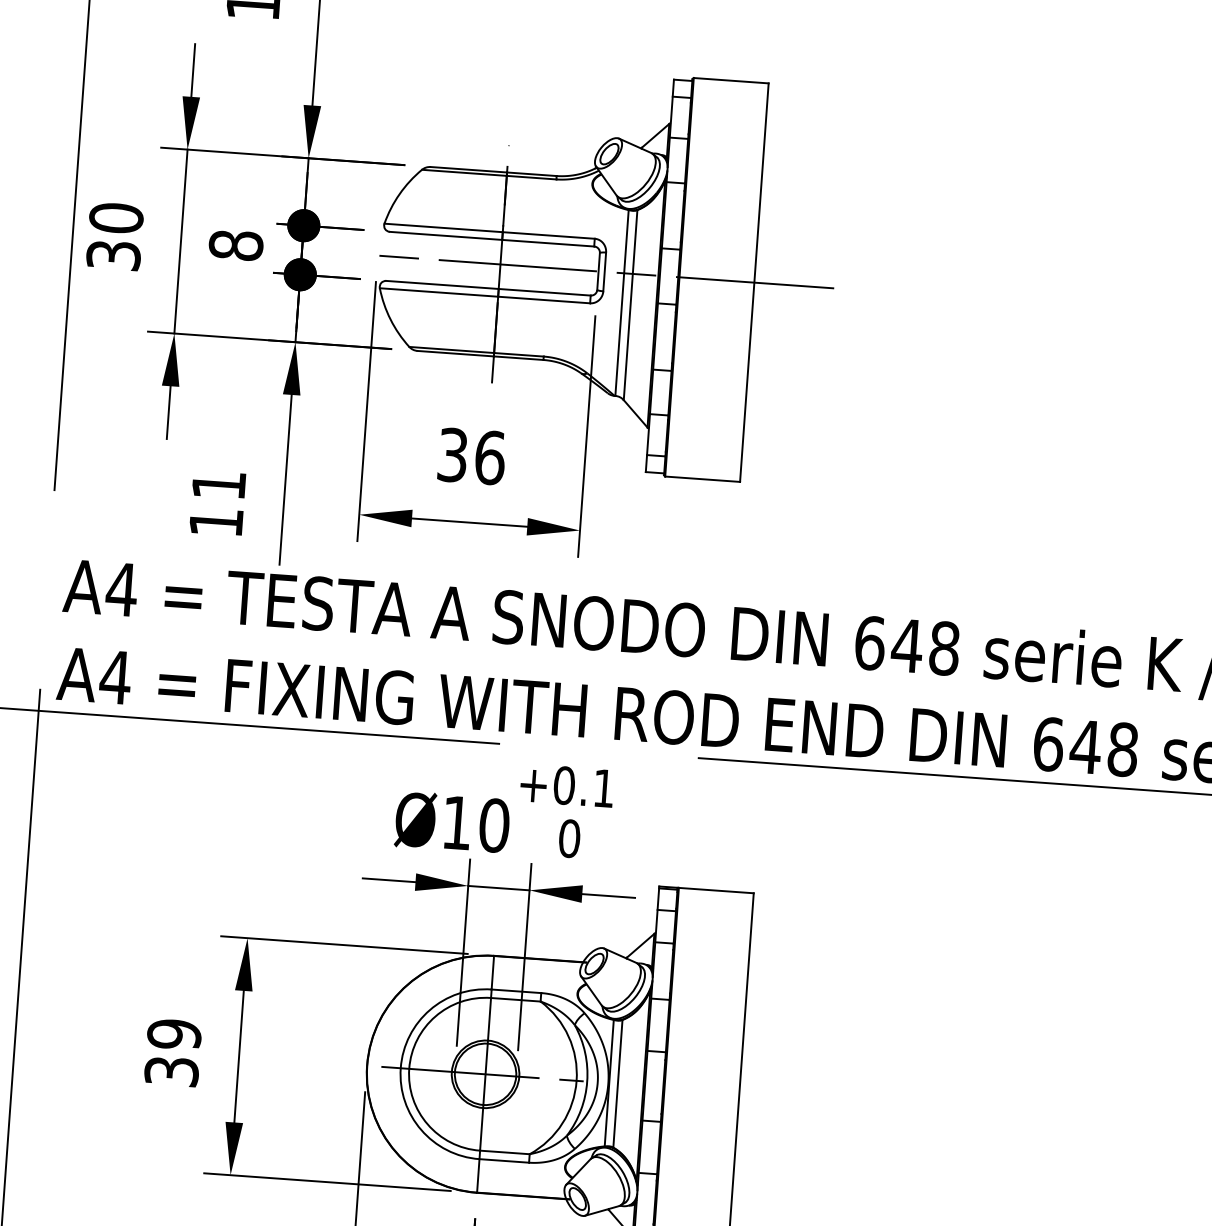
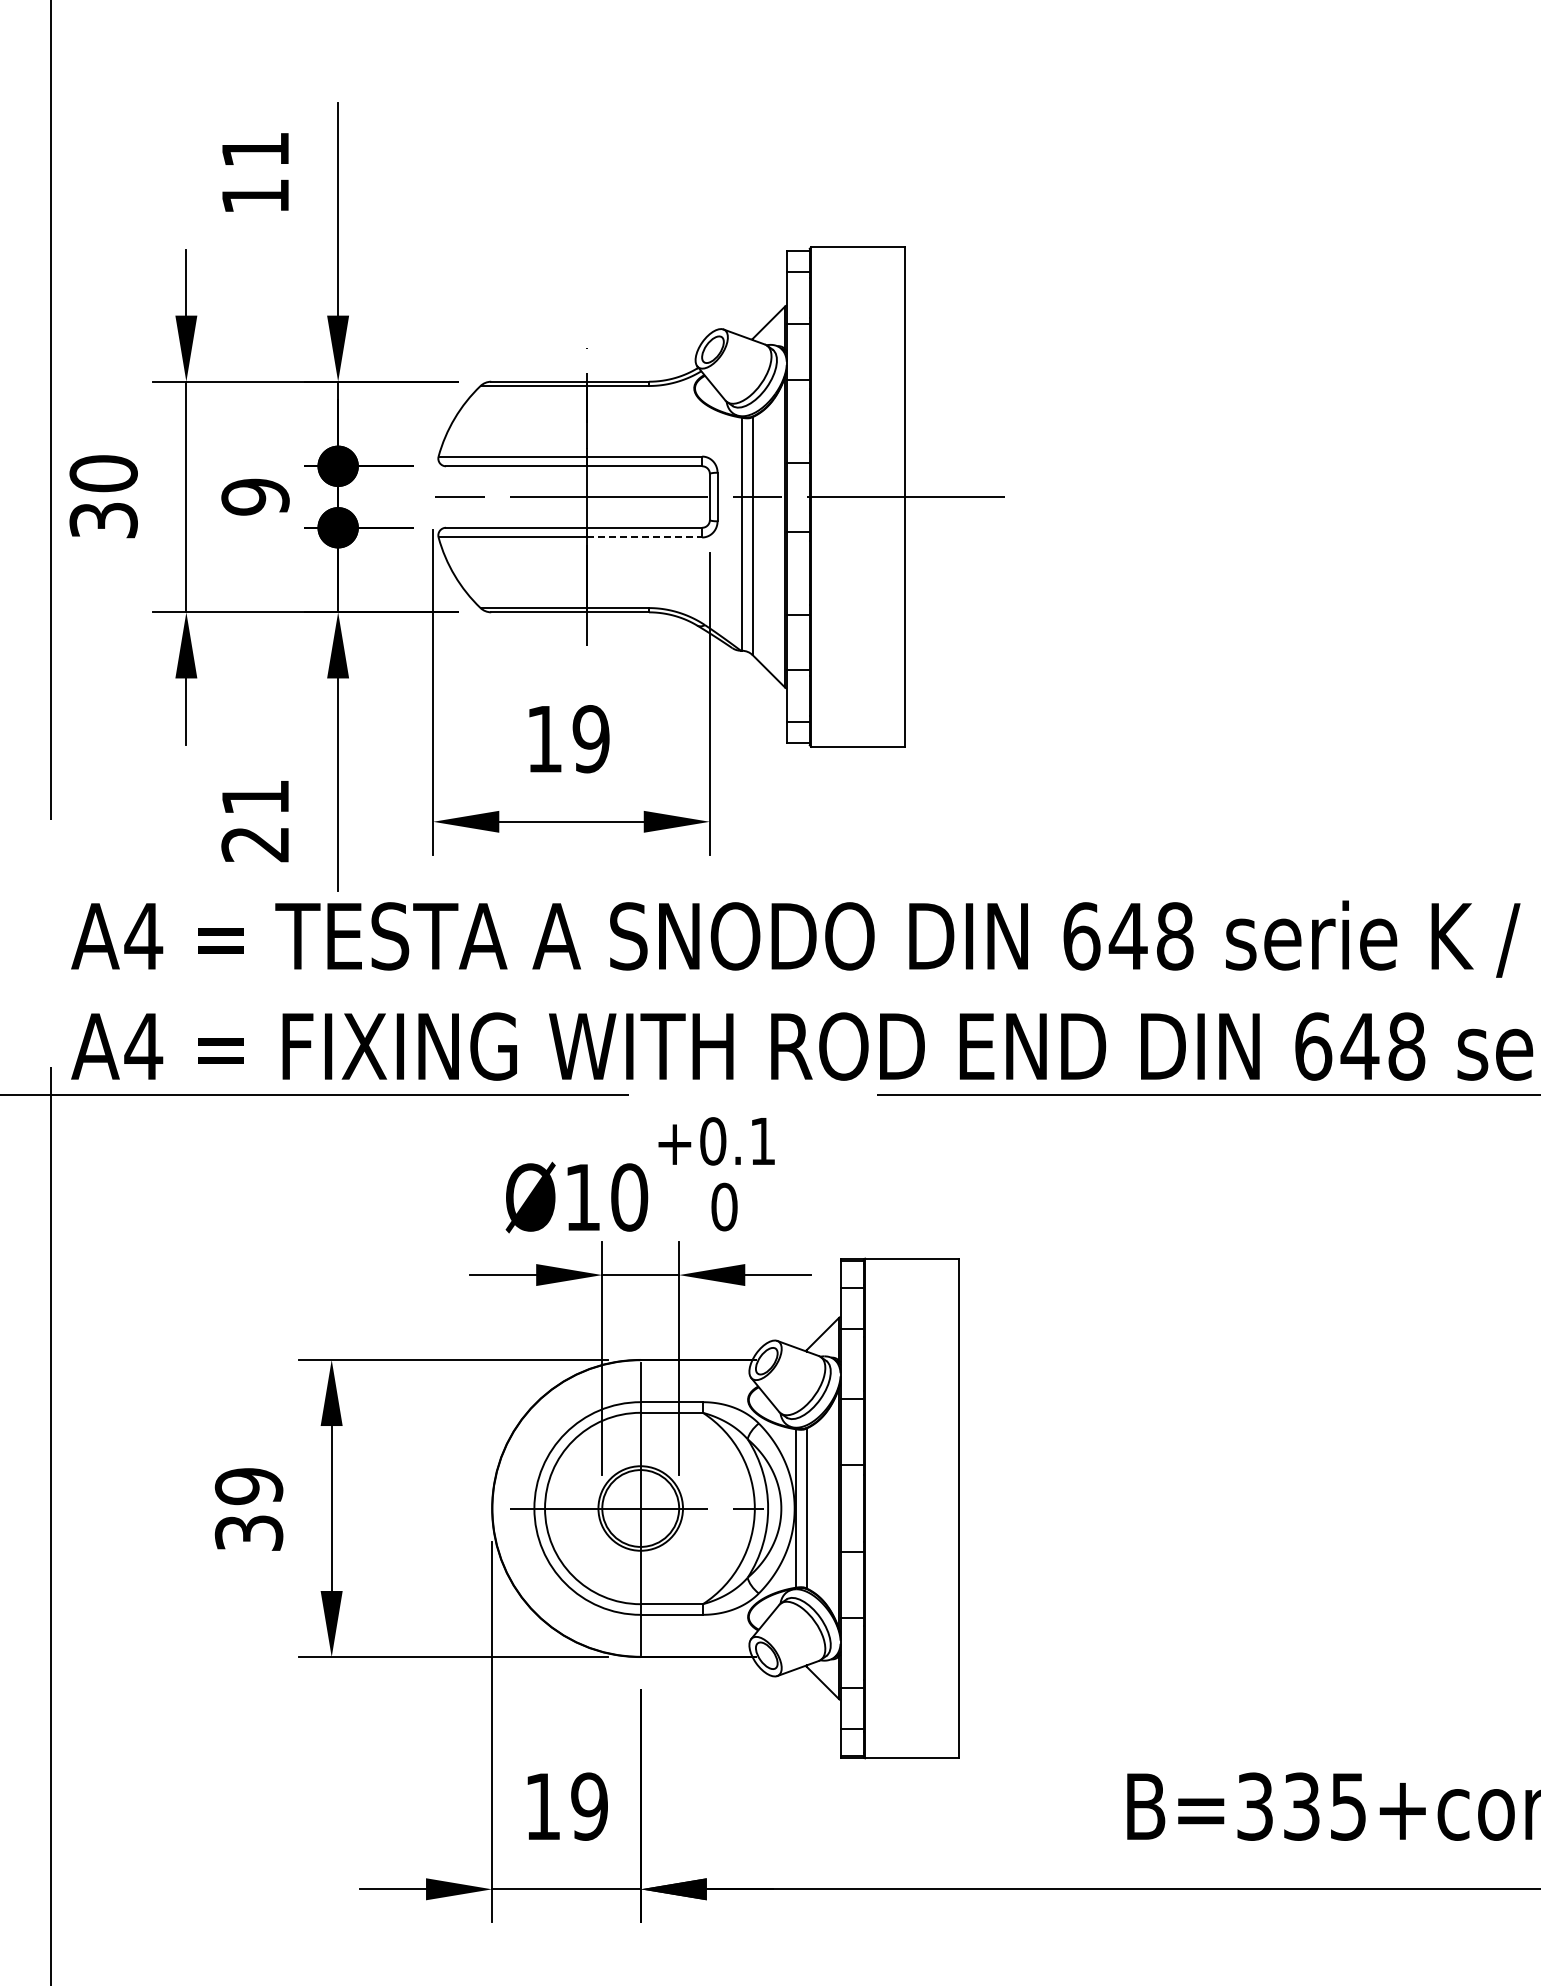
text: (236, 245) -> (255, 496), 8 -> 9
line: (544, 300) -> (644, 537), solid -> dashed
text: (471, 456) -> (568, 739), 36 -> 19
text: (215, 522) -> (254, 844), 11 -> 21

